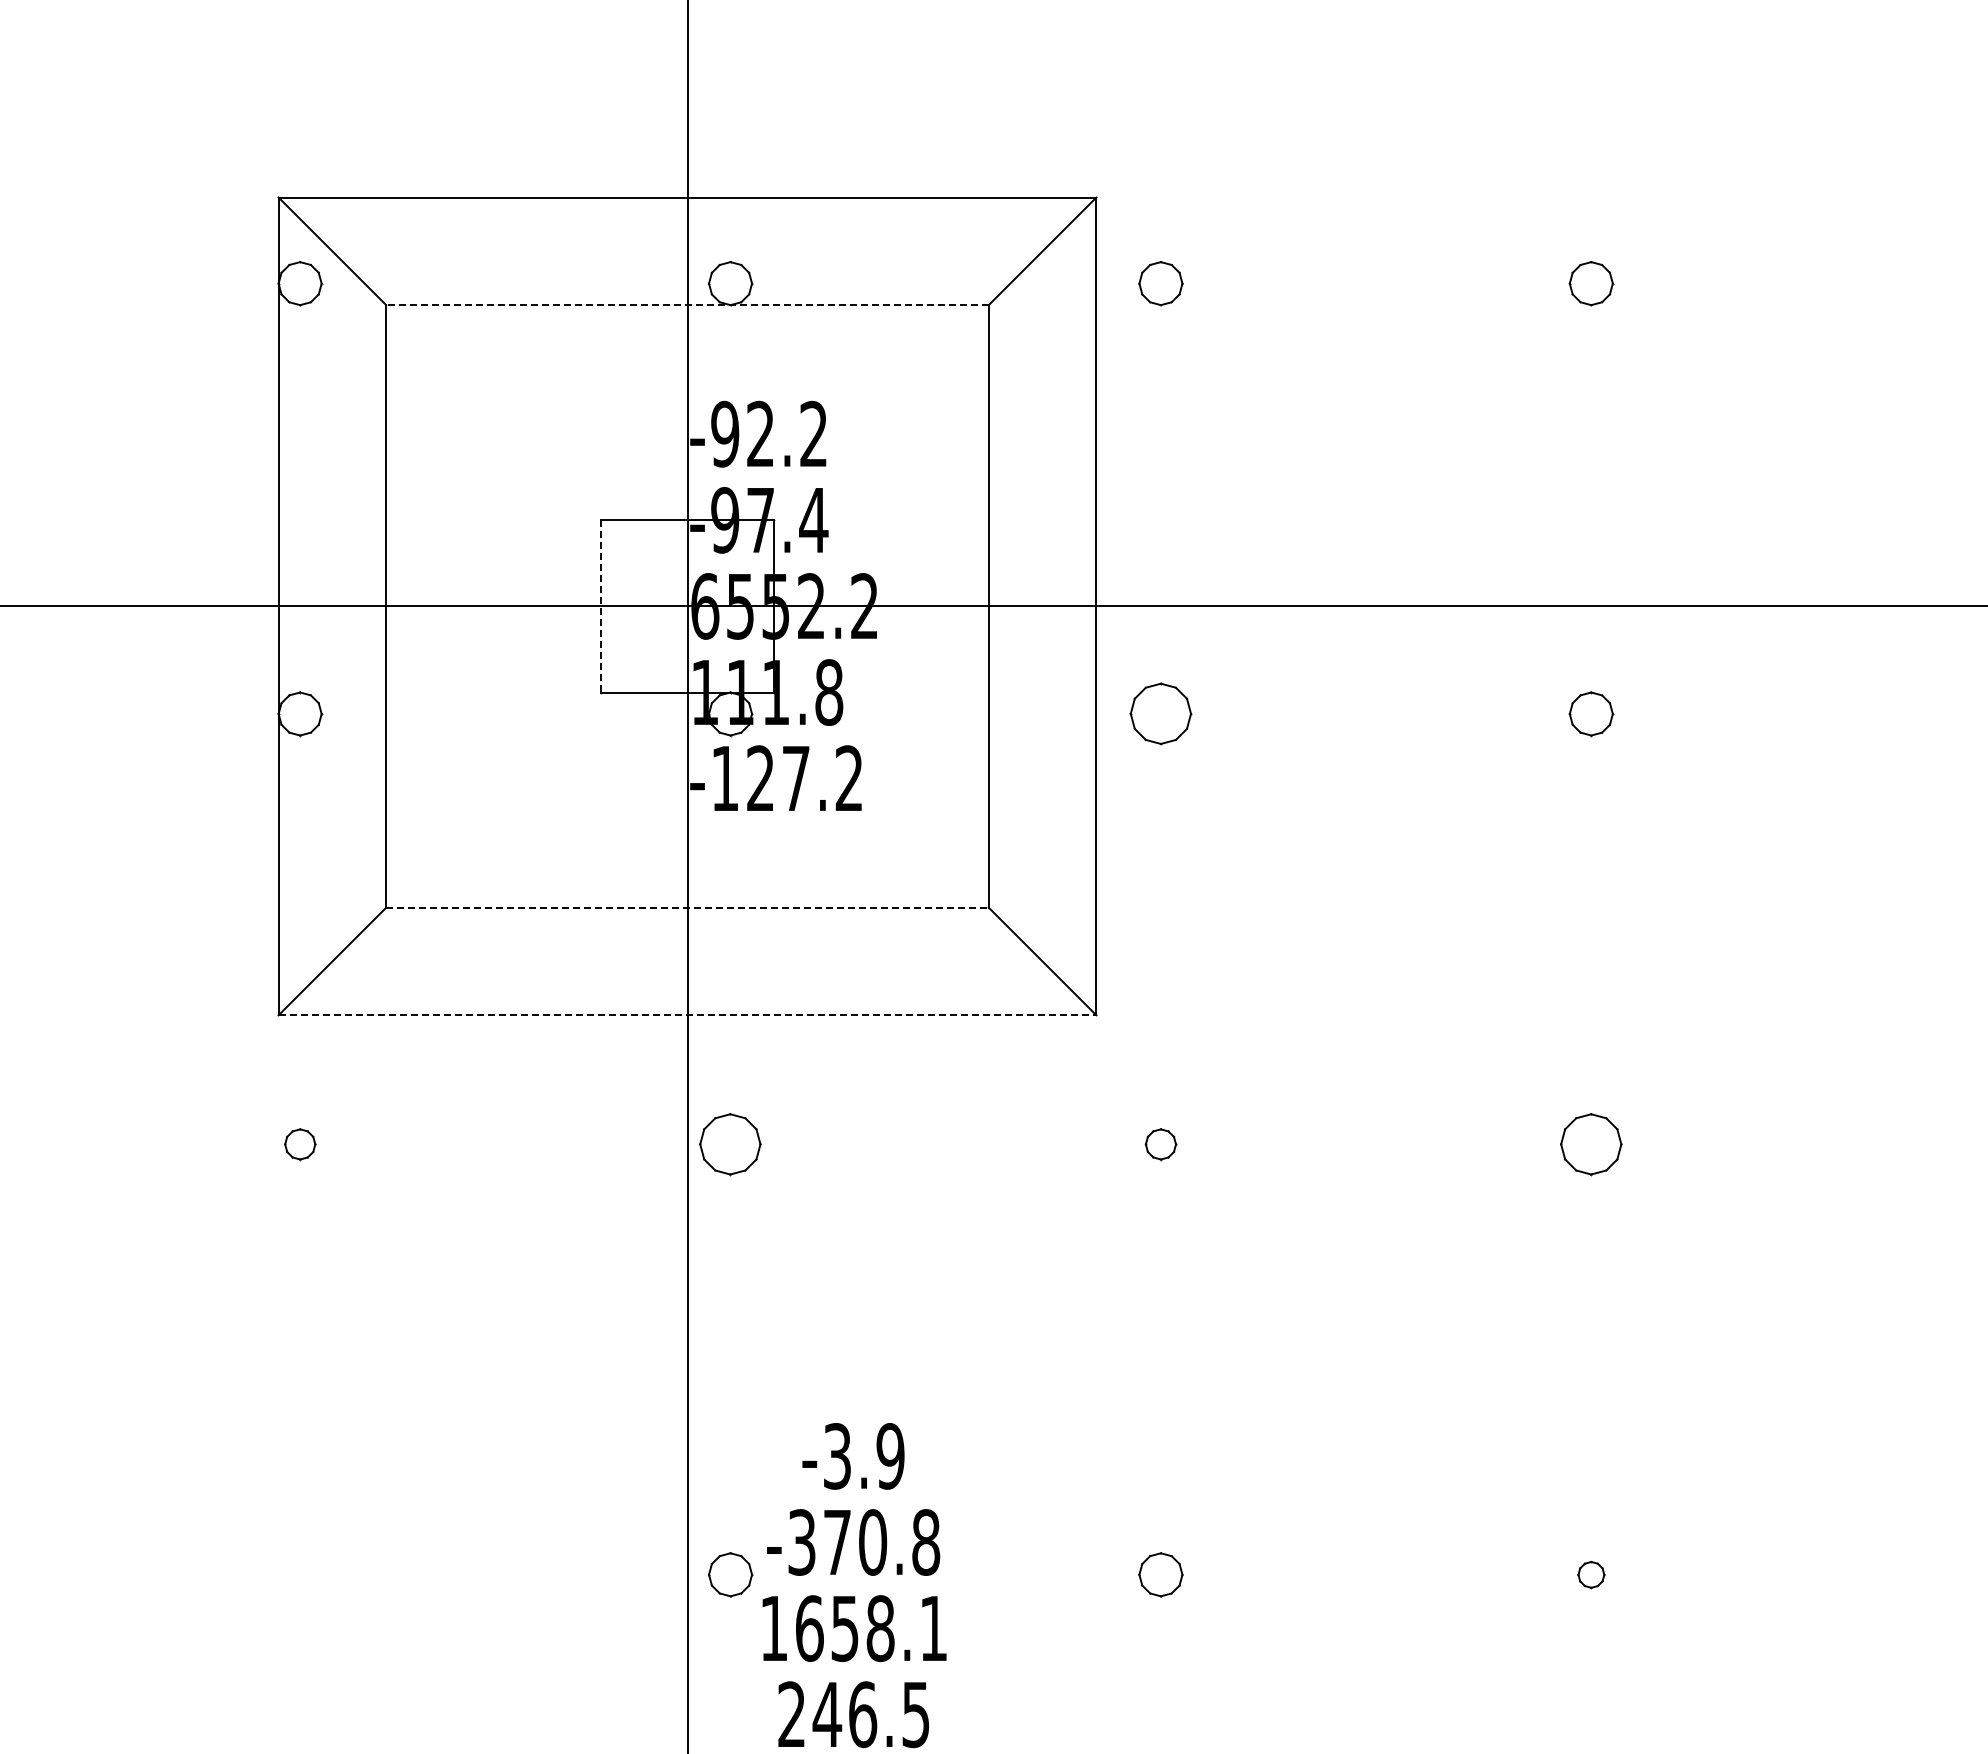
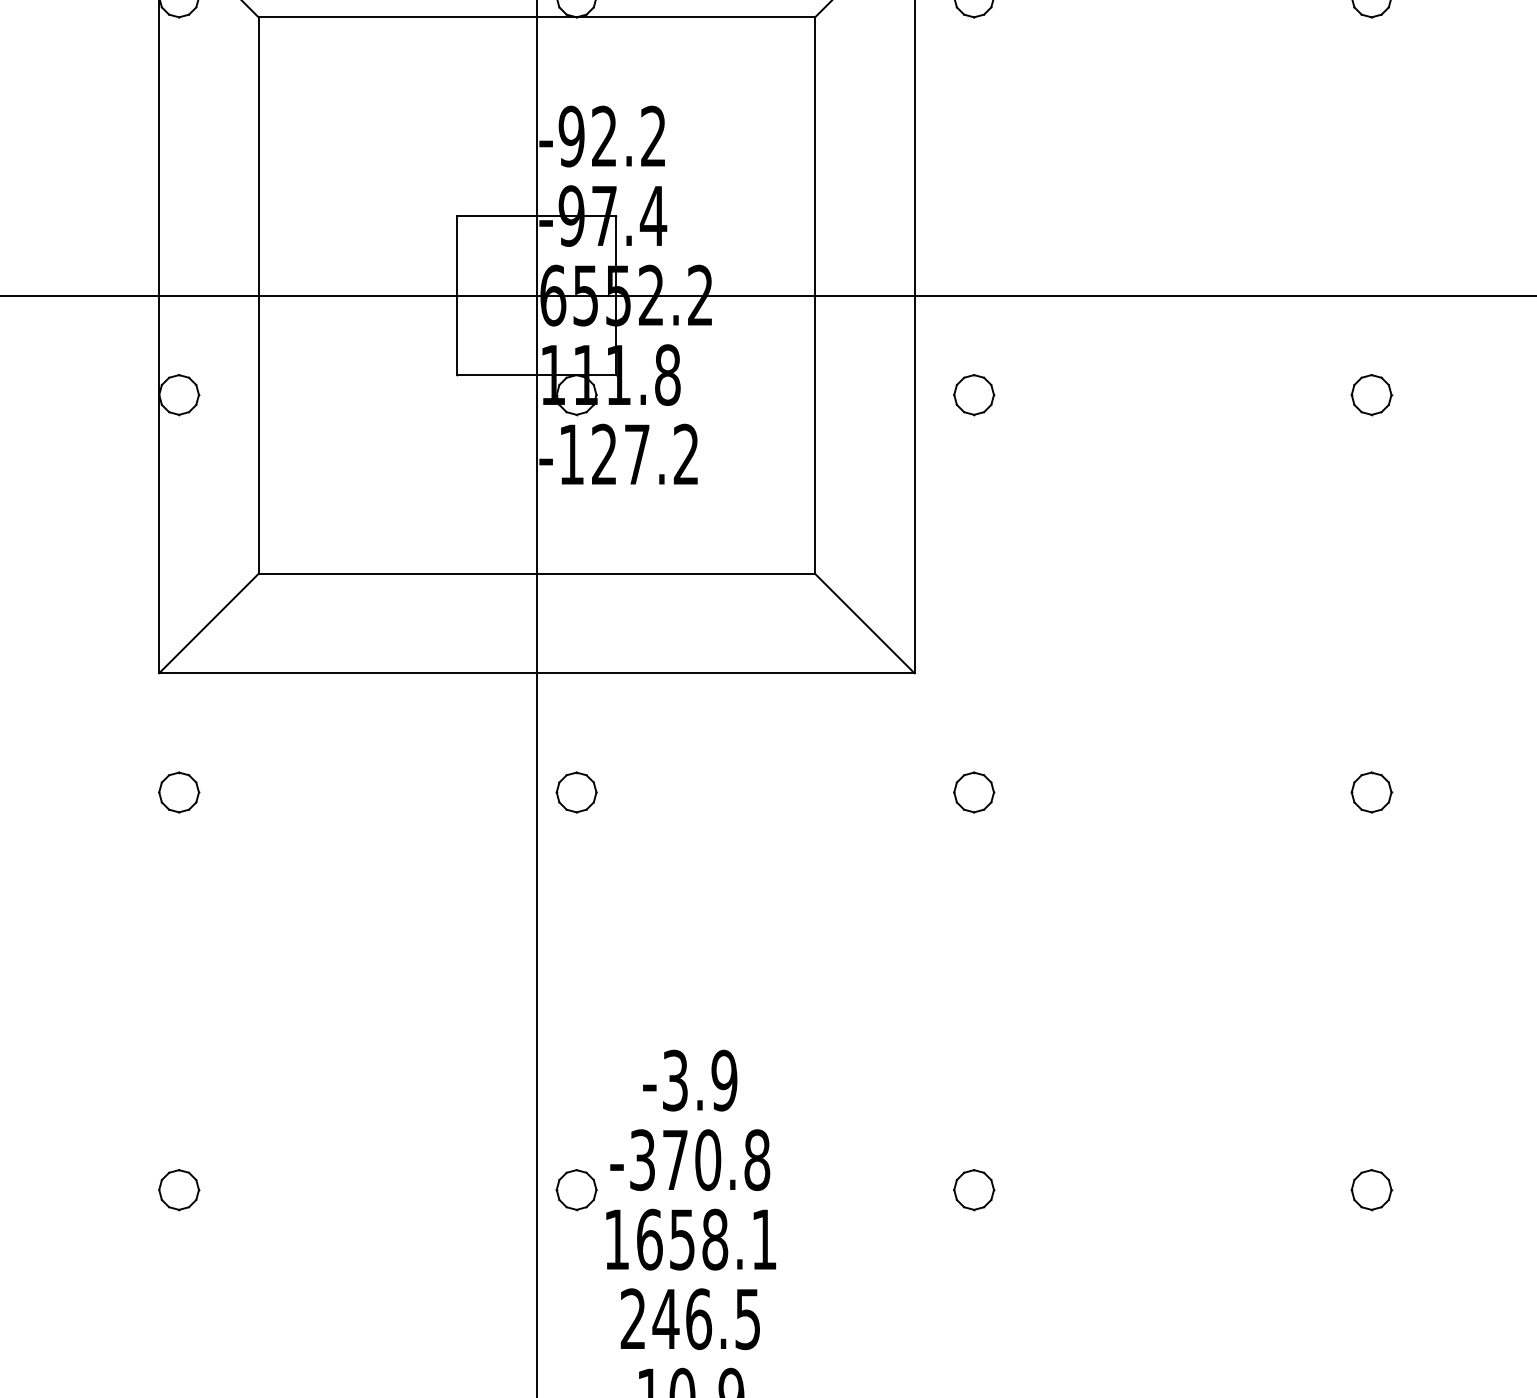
line: (687, 305) -> (536, 17), dashed -> solid
line: (601, 606) -> (457, 295), dashed -> solid
part: (1160, 714) -> (973, 395), size x0.71
line: (688, 907) -> (537, 573), dashed -> solid
line: (687, 1015) -> (536, 673), dashed -> solid
part: (300, 1144) -> (179, 792), size x1.43
part: (730, 1144) -> (576, 792), size x0.71
part: (1160, 1144) -> (973, 792), size x1.43
part: (1591, 1144) -> (1371, 792), size x0.71
part: (300, 1574) -> (179, 1189), added
part: (1591, 1574) -> (1371, 1189), size x1.67

